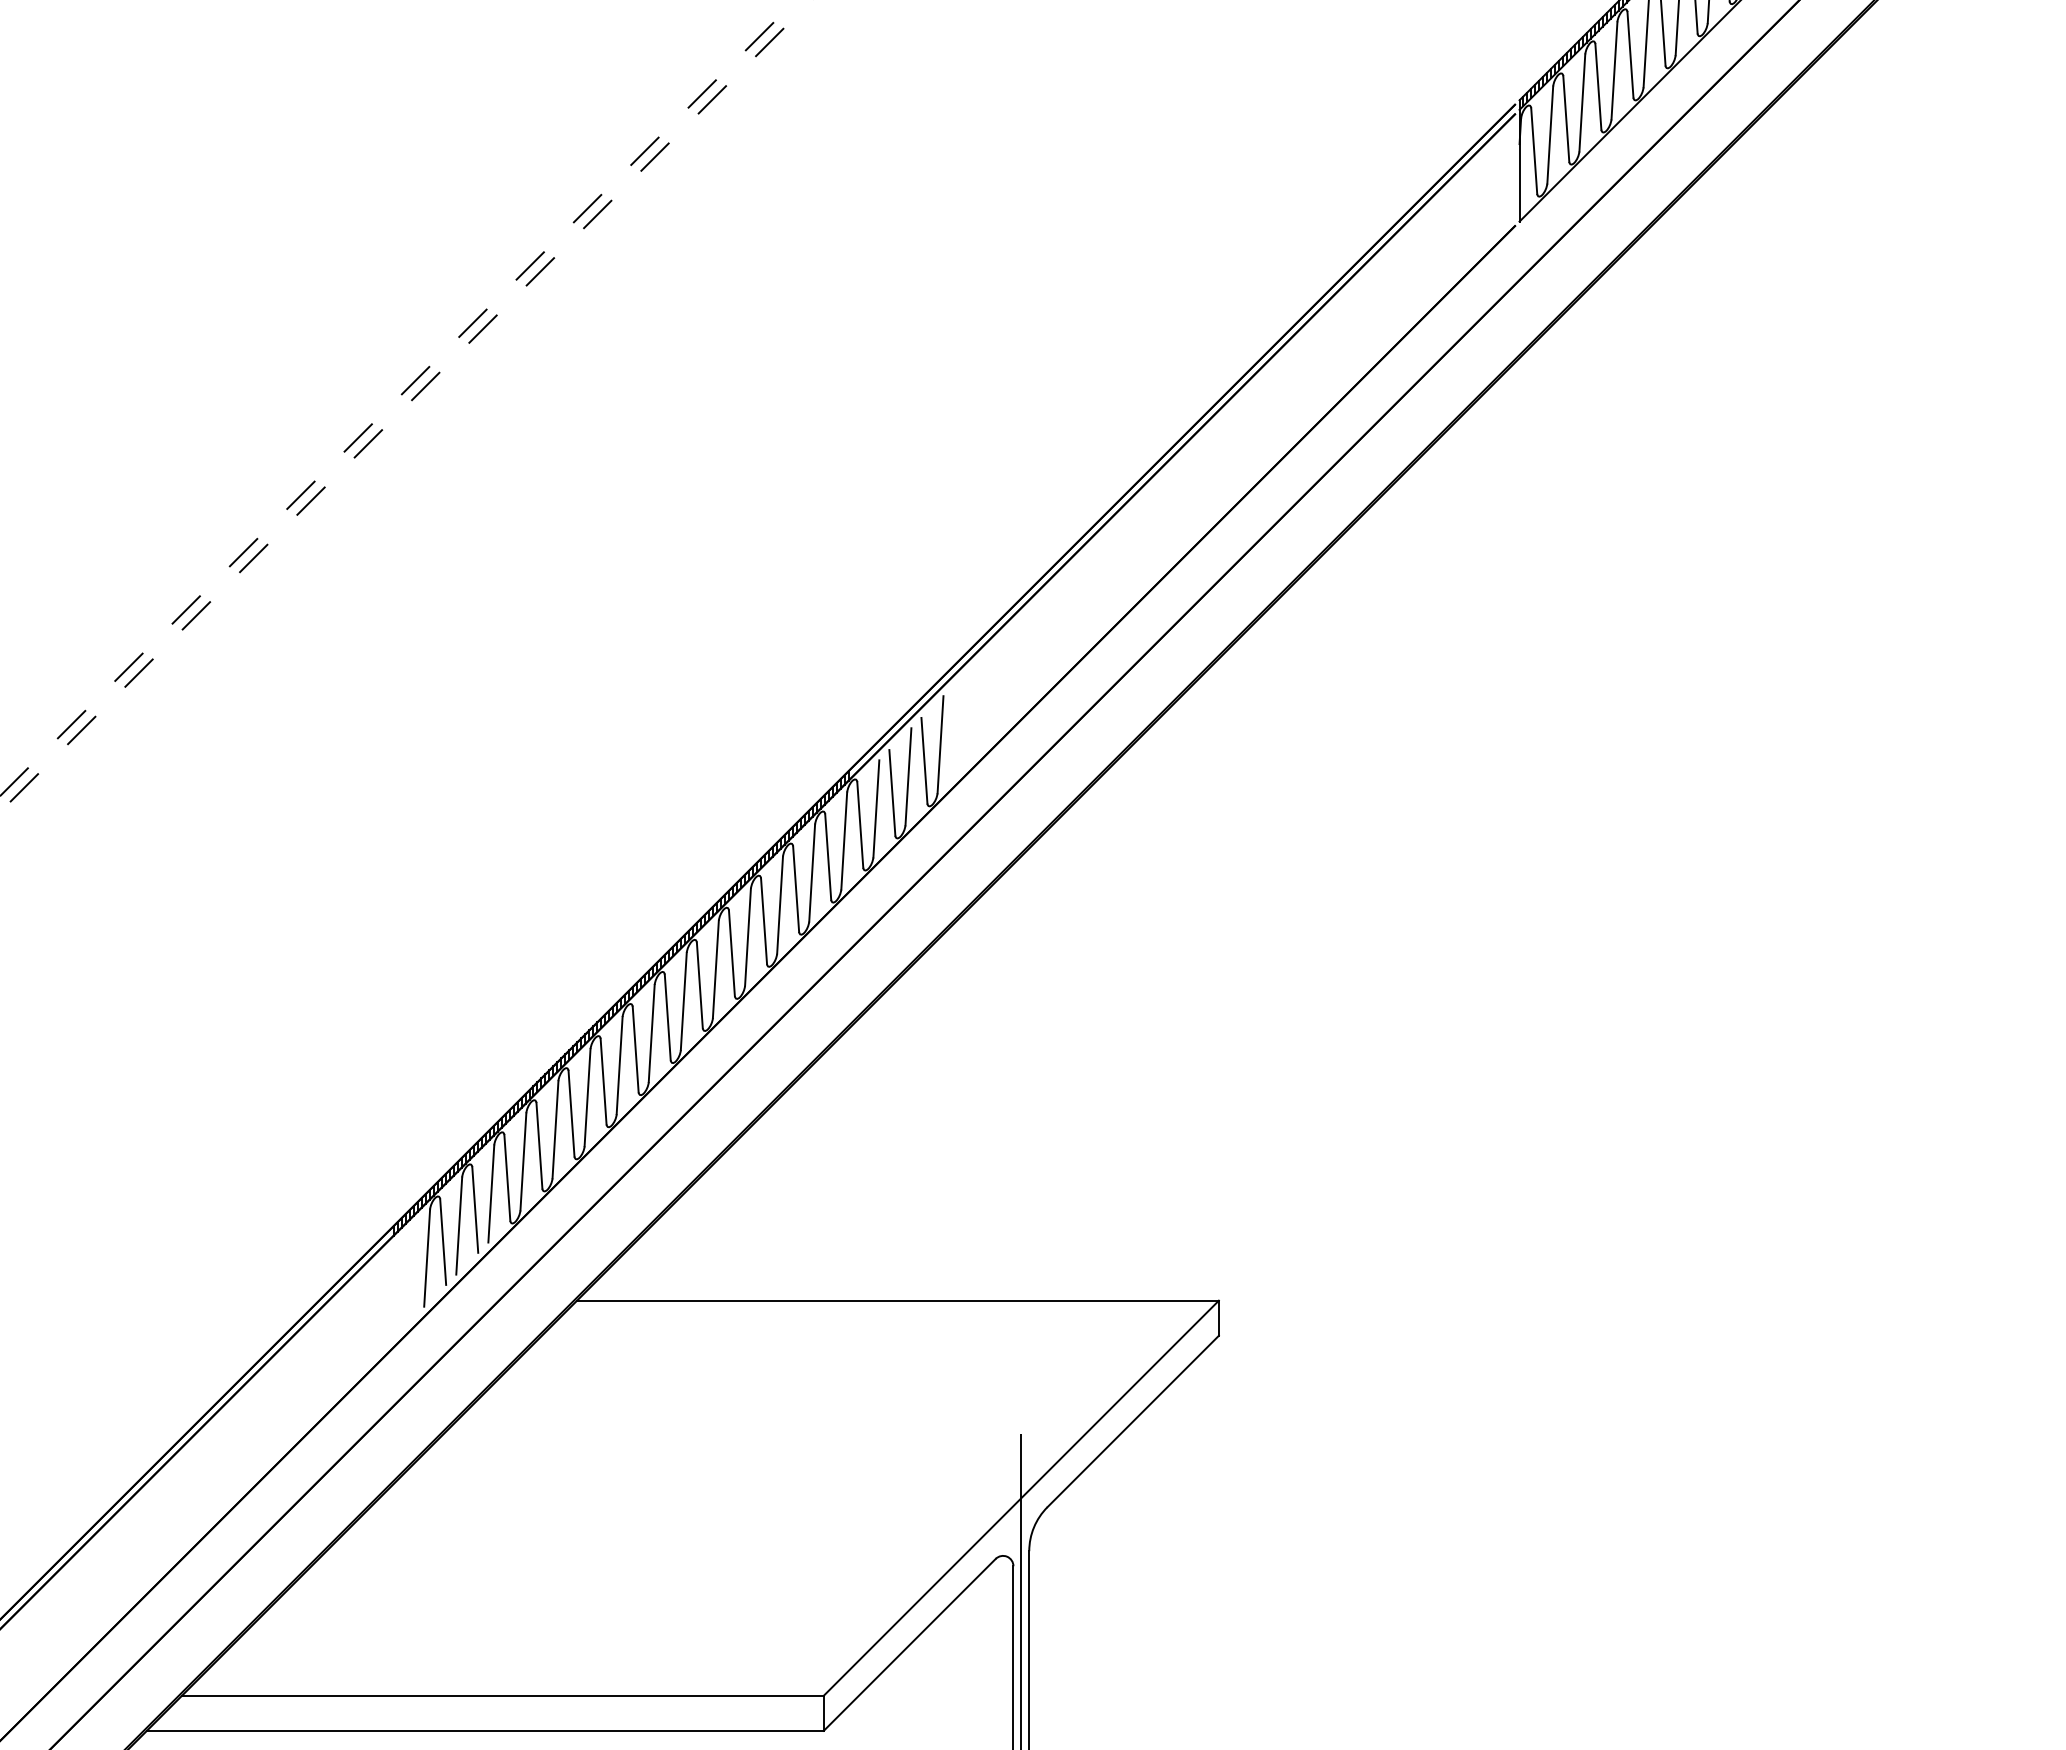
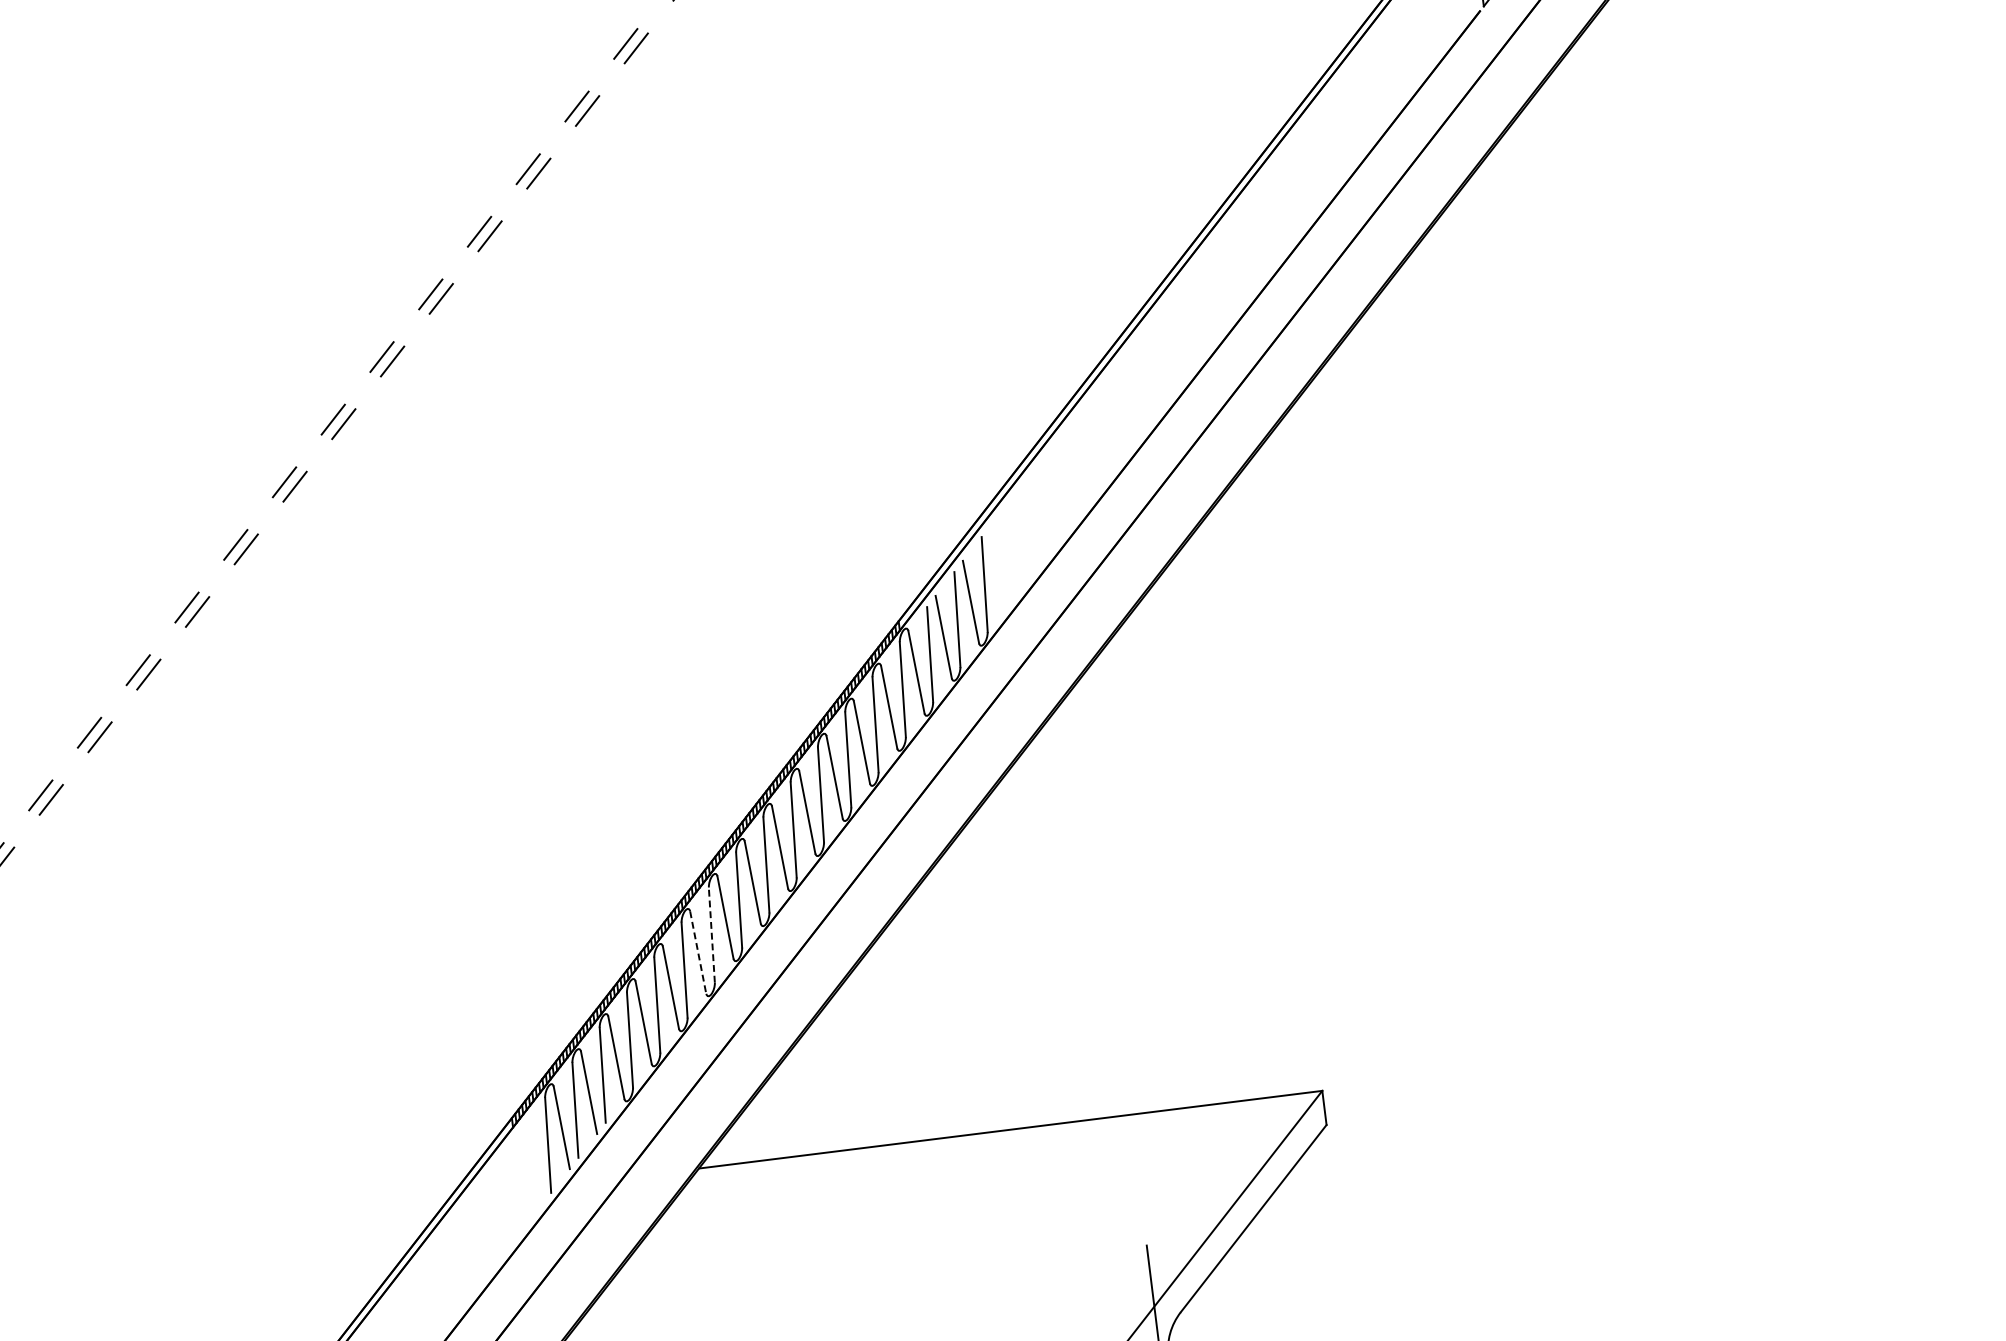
line: (619, 1065) -> (711, 934), solid -> dashed
line: (603, 1081) -> (698, 952), solid -> dashed

